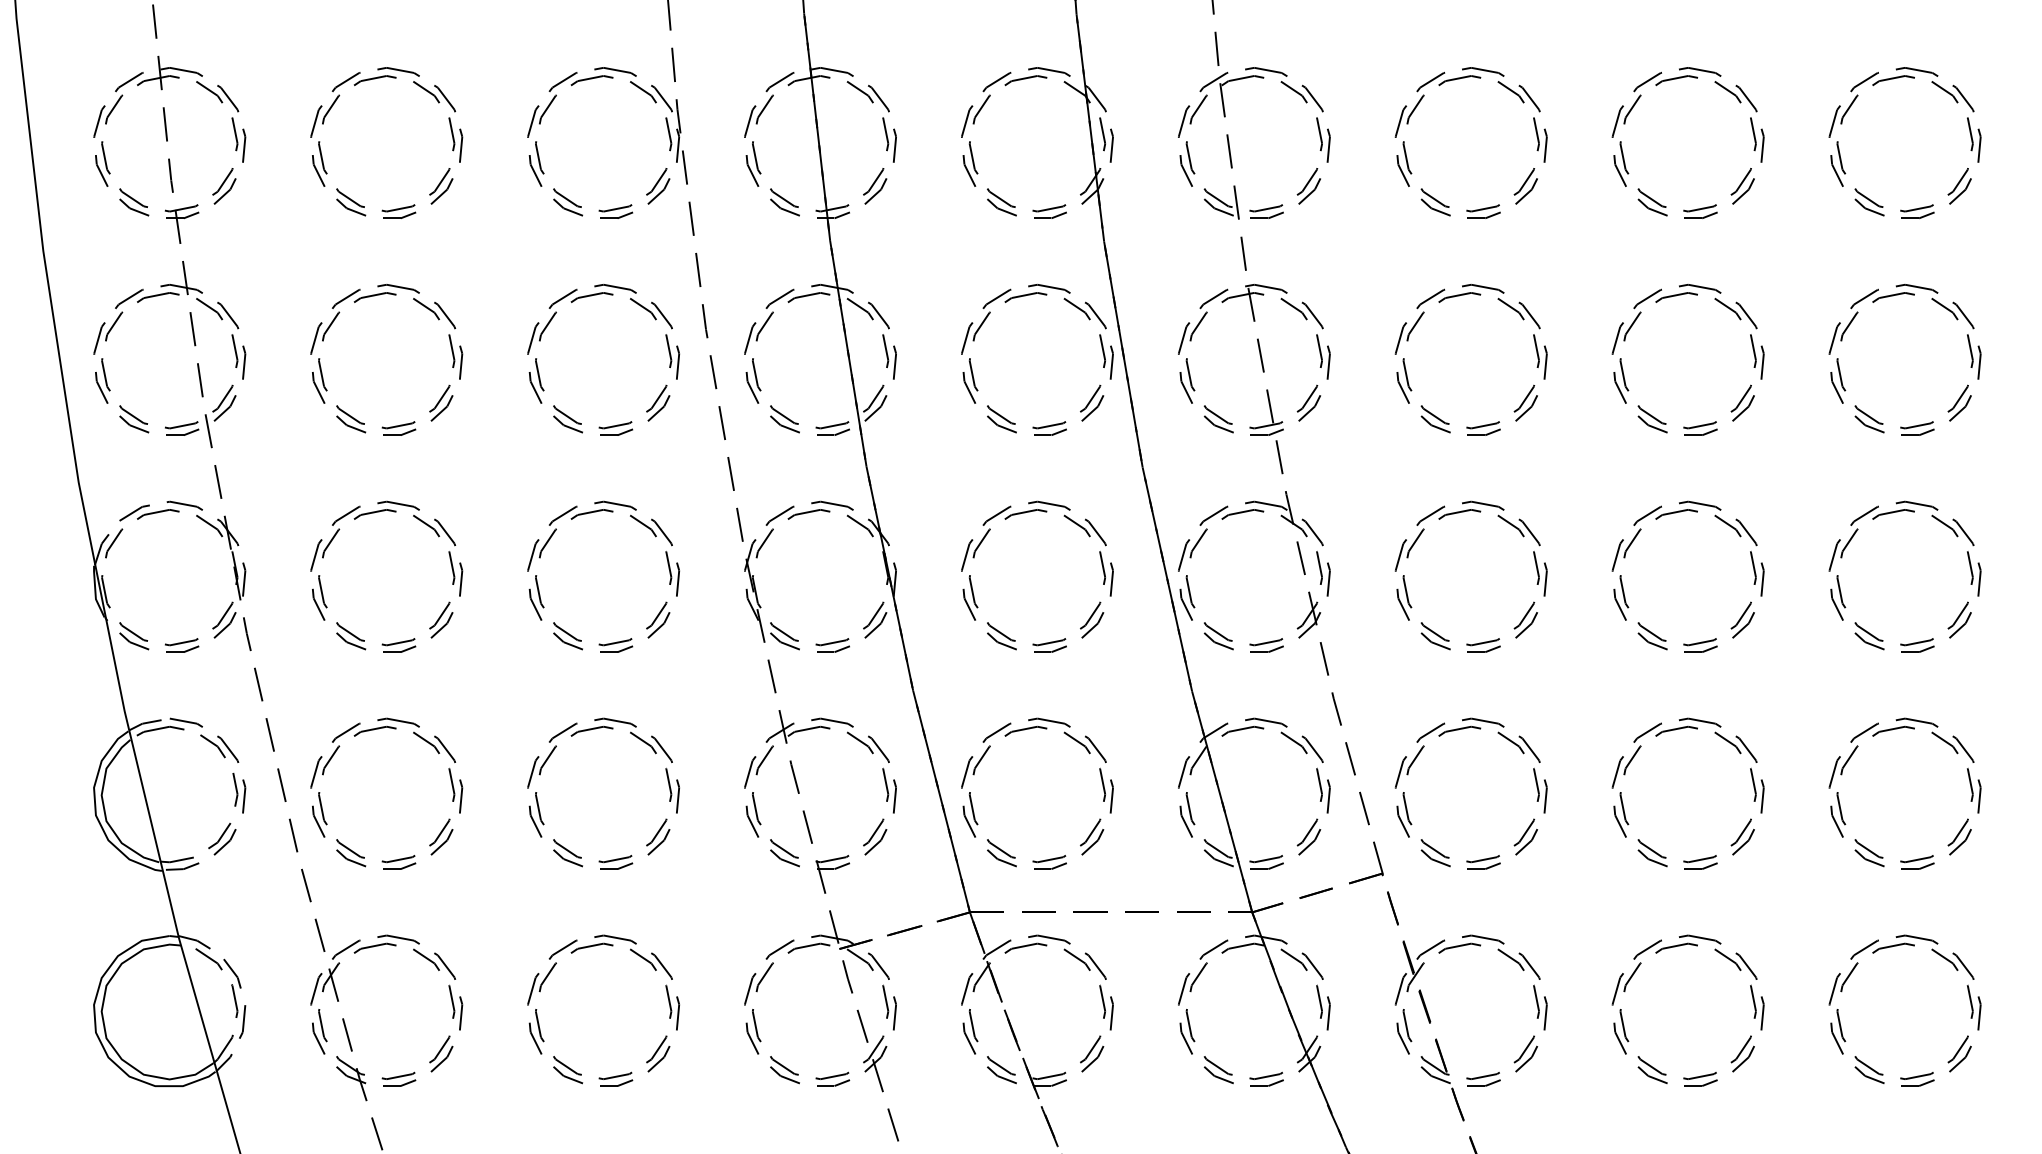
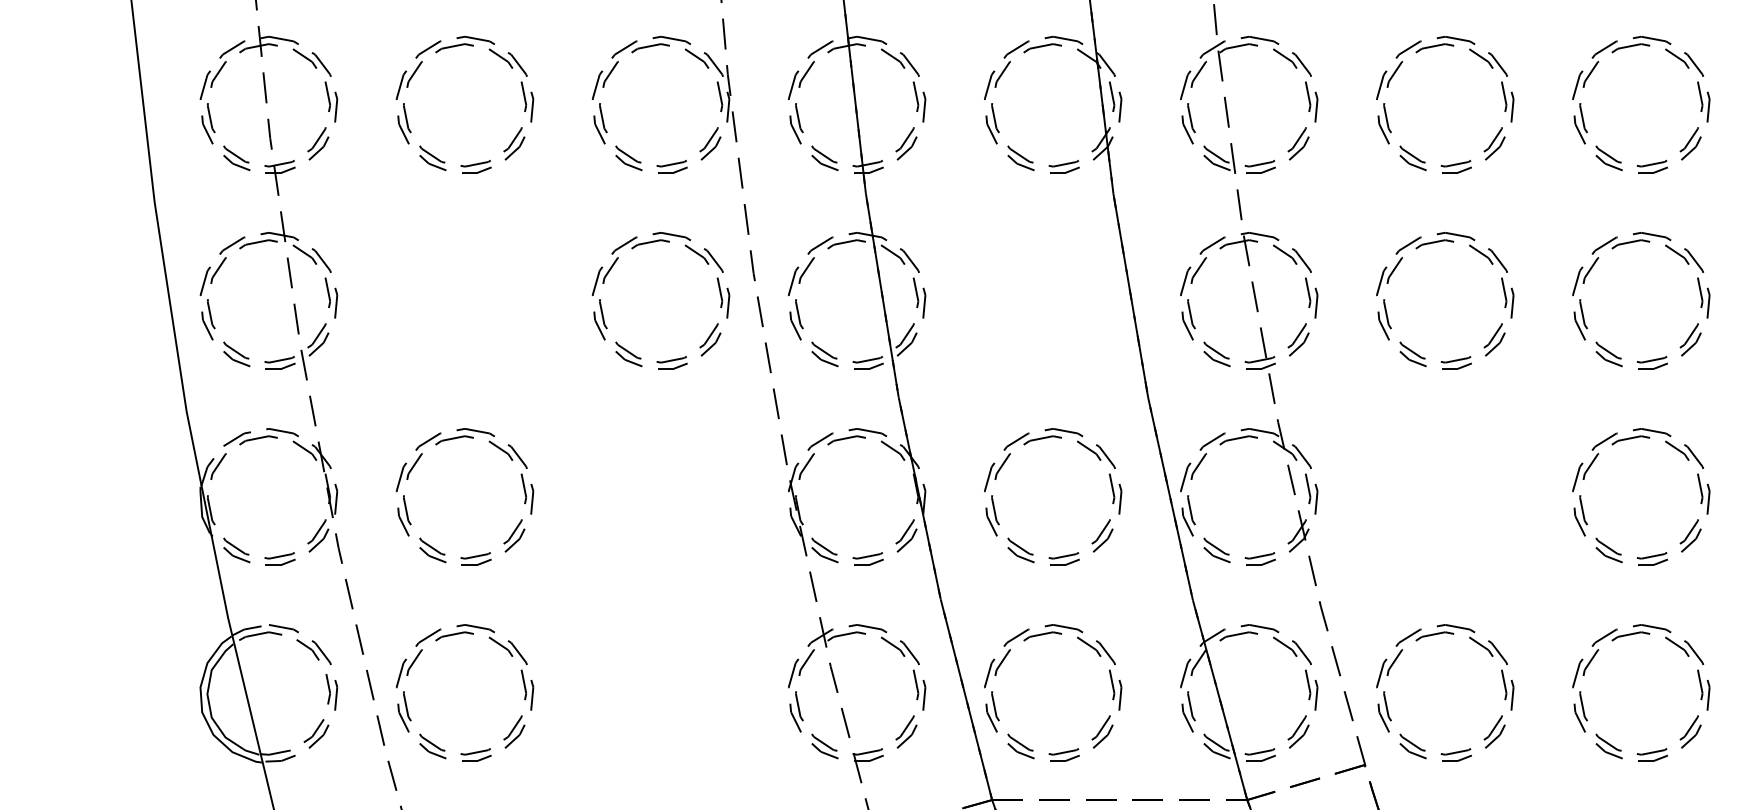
part: (374, 296) -> (453, 243), removed
part: (1025, 296) -> (1042, 243), removed
part: (591, 513) -> (650, 439), removed
part: (1459, 513) -> (1434, 439), removed
part: (590, 730) -> (649, 635), removed

